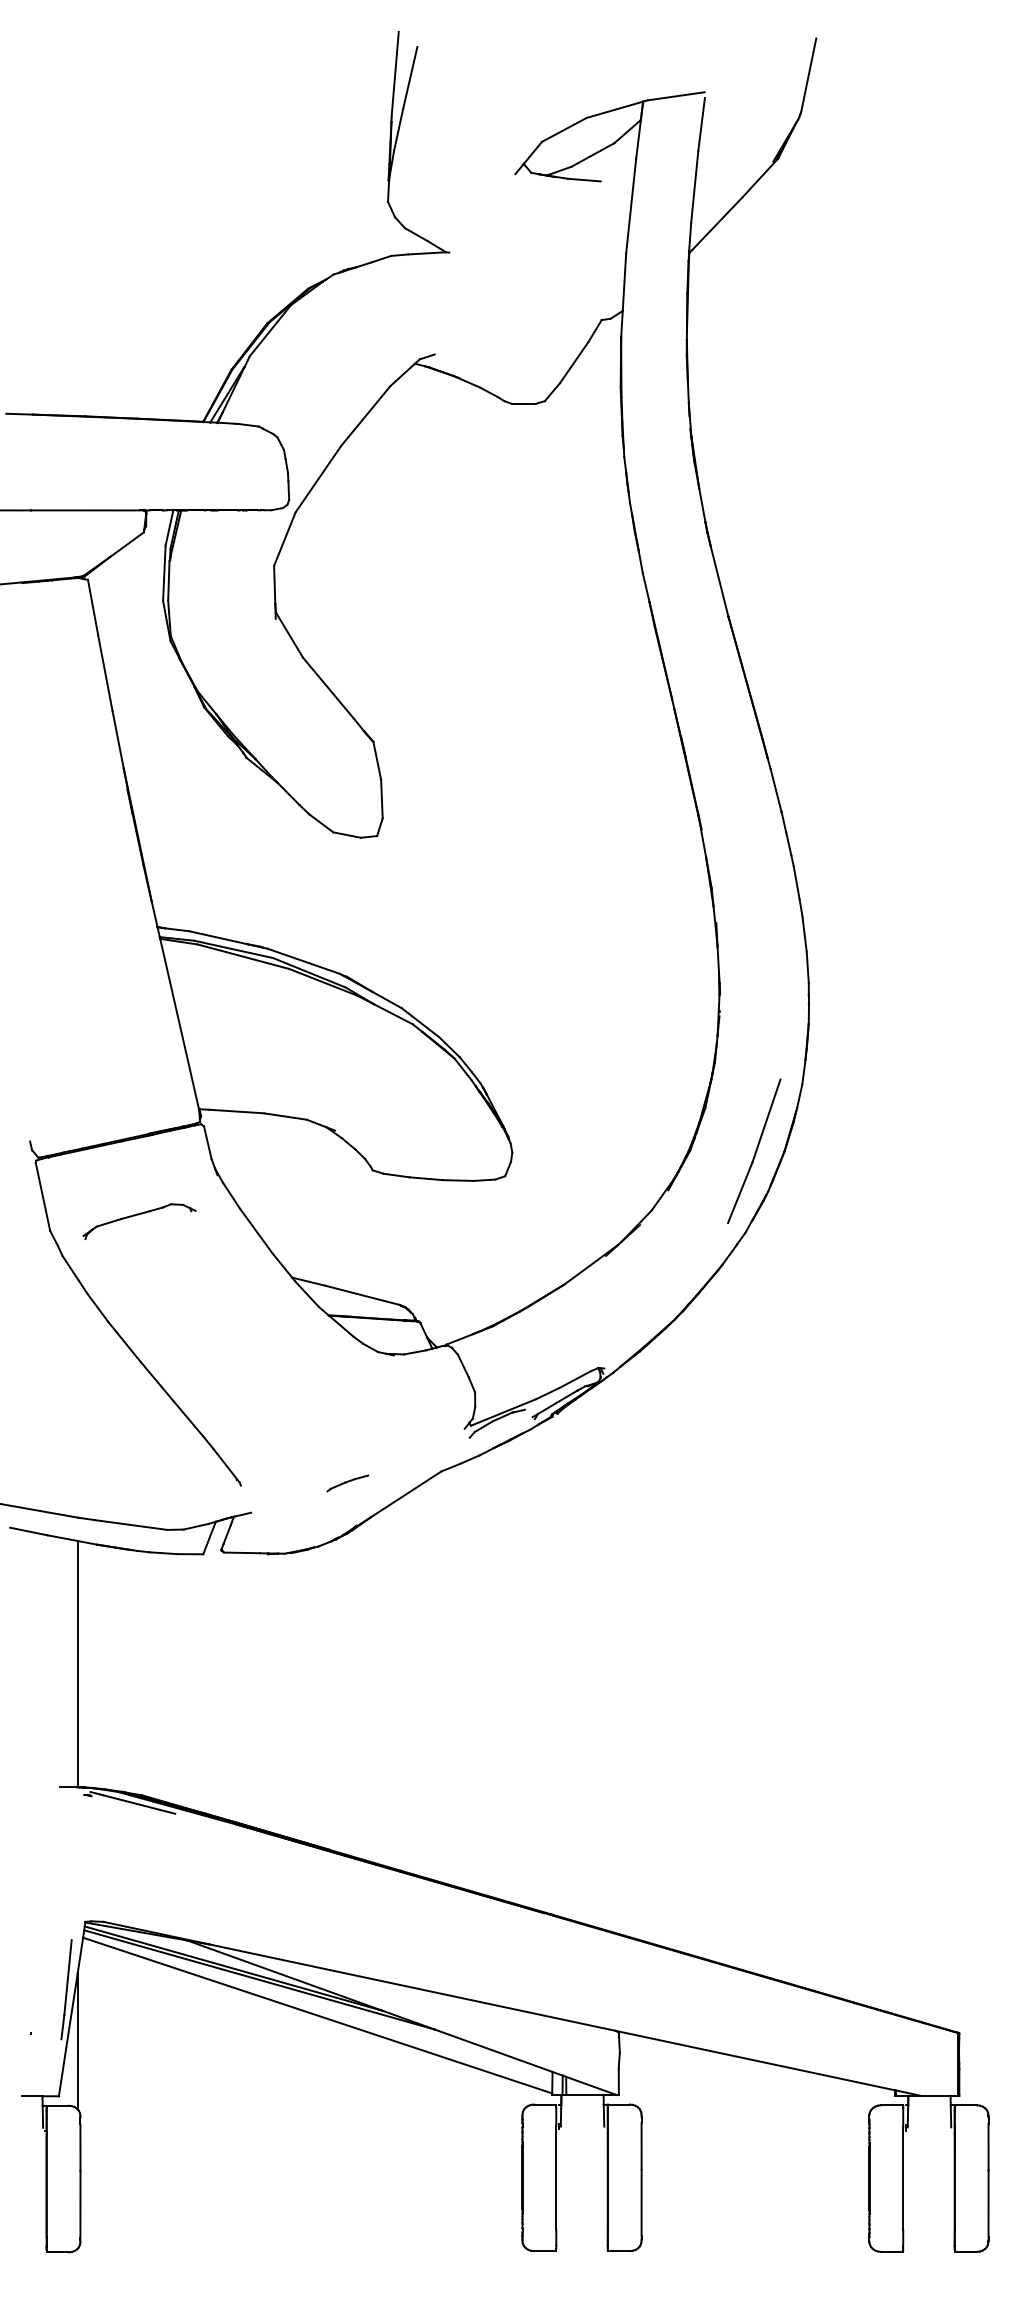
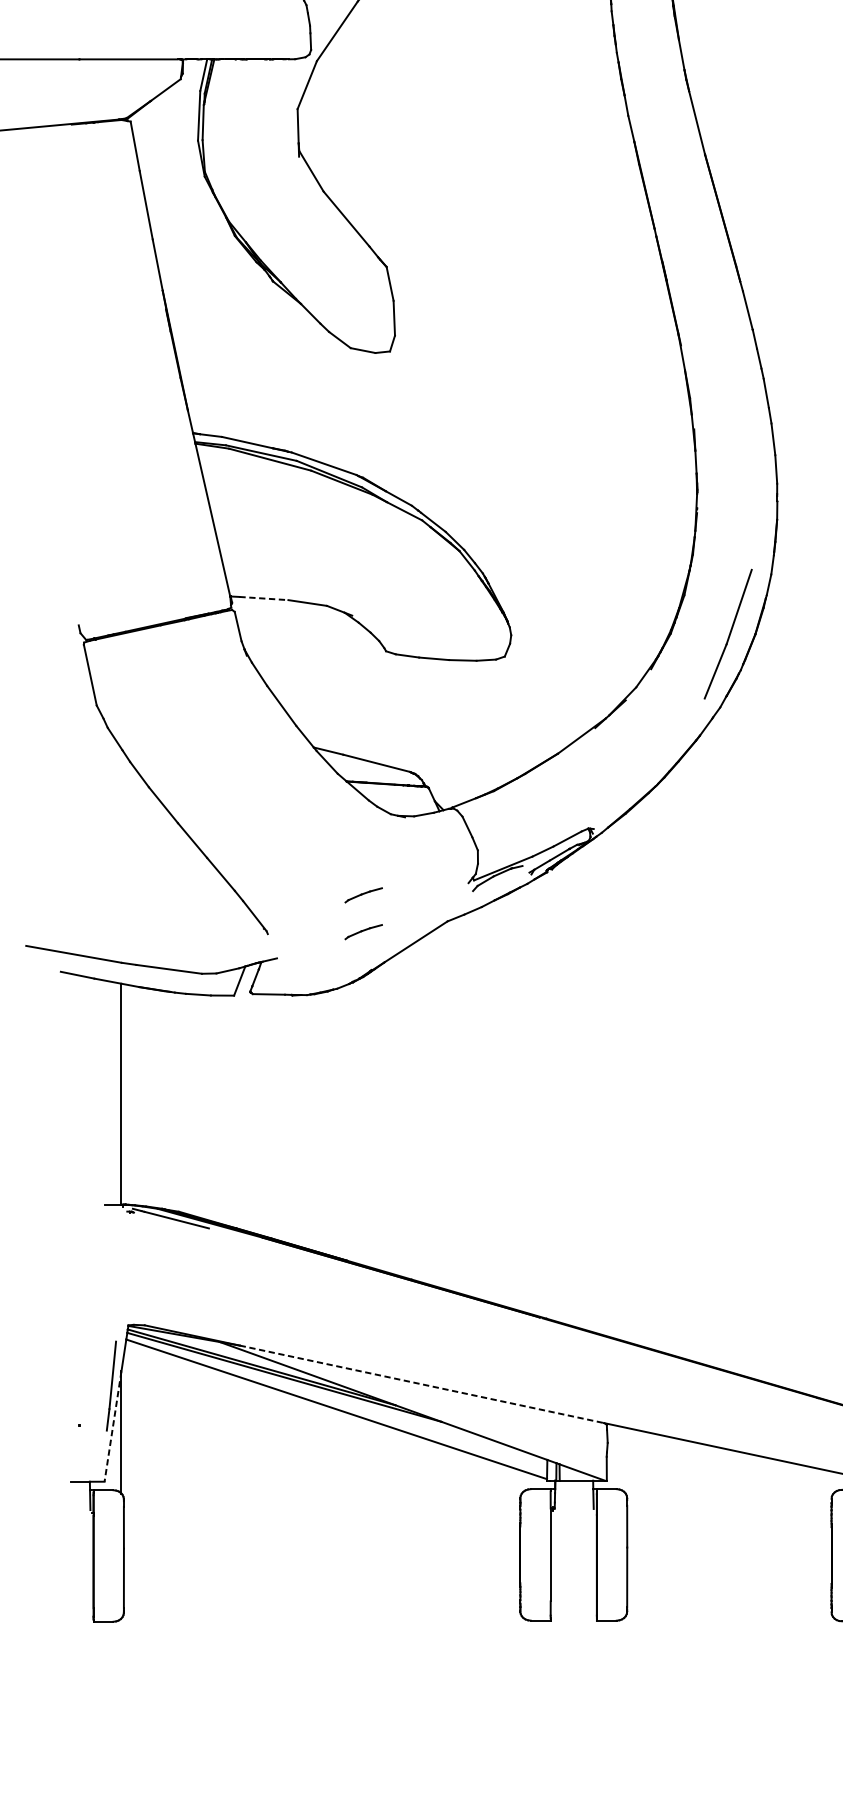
line: (237, 1111) -> (264, 598), solid -> dashed
part: (138, 1215) -> (175, 691), removed
part: (347, 1442) -> (363, 895), added
line: (412, 1987) -> (421, 1384), solid -> dashed
line: (68, 2035) -> (113, 1427), solid -> dashed

